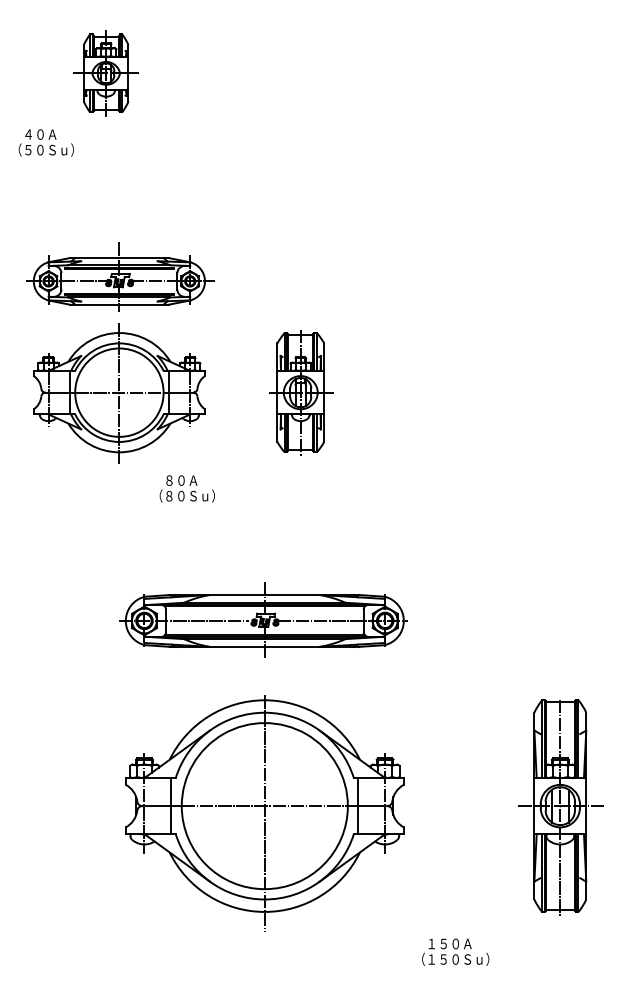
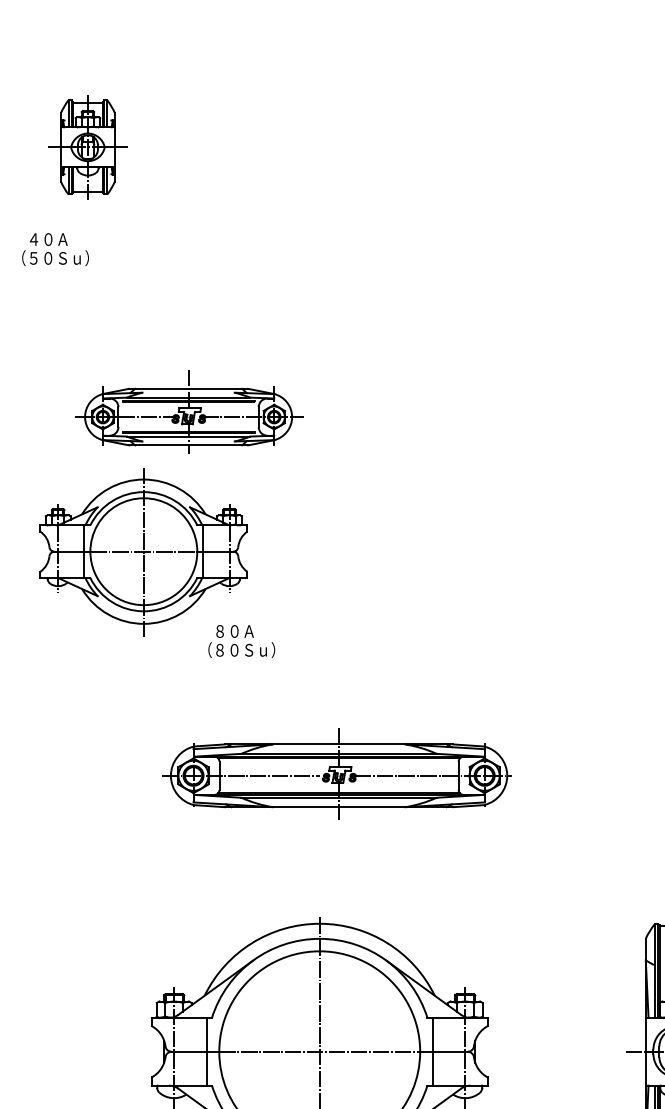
part: (105, 73) -> (87, 147), moved
part: (120, 276) -> (189, 411), moved
part: (301, 392) -> (364, 551), removed
text: (186, 488) -> (240, 641), moved
part: (263, 619) -> (337, 774), moved

